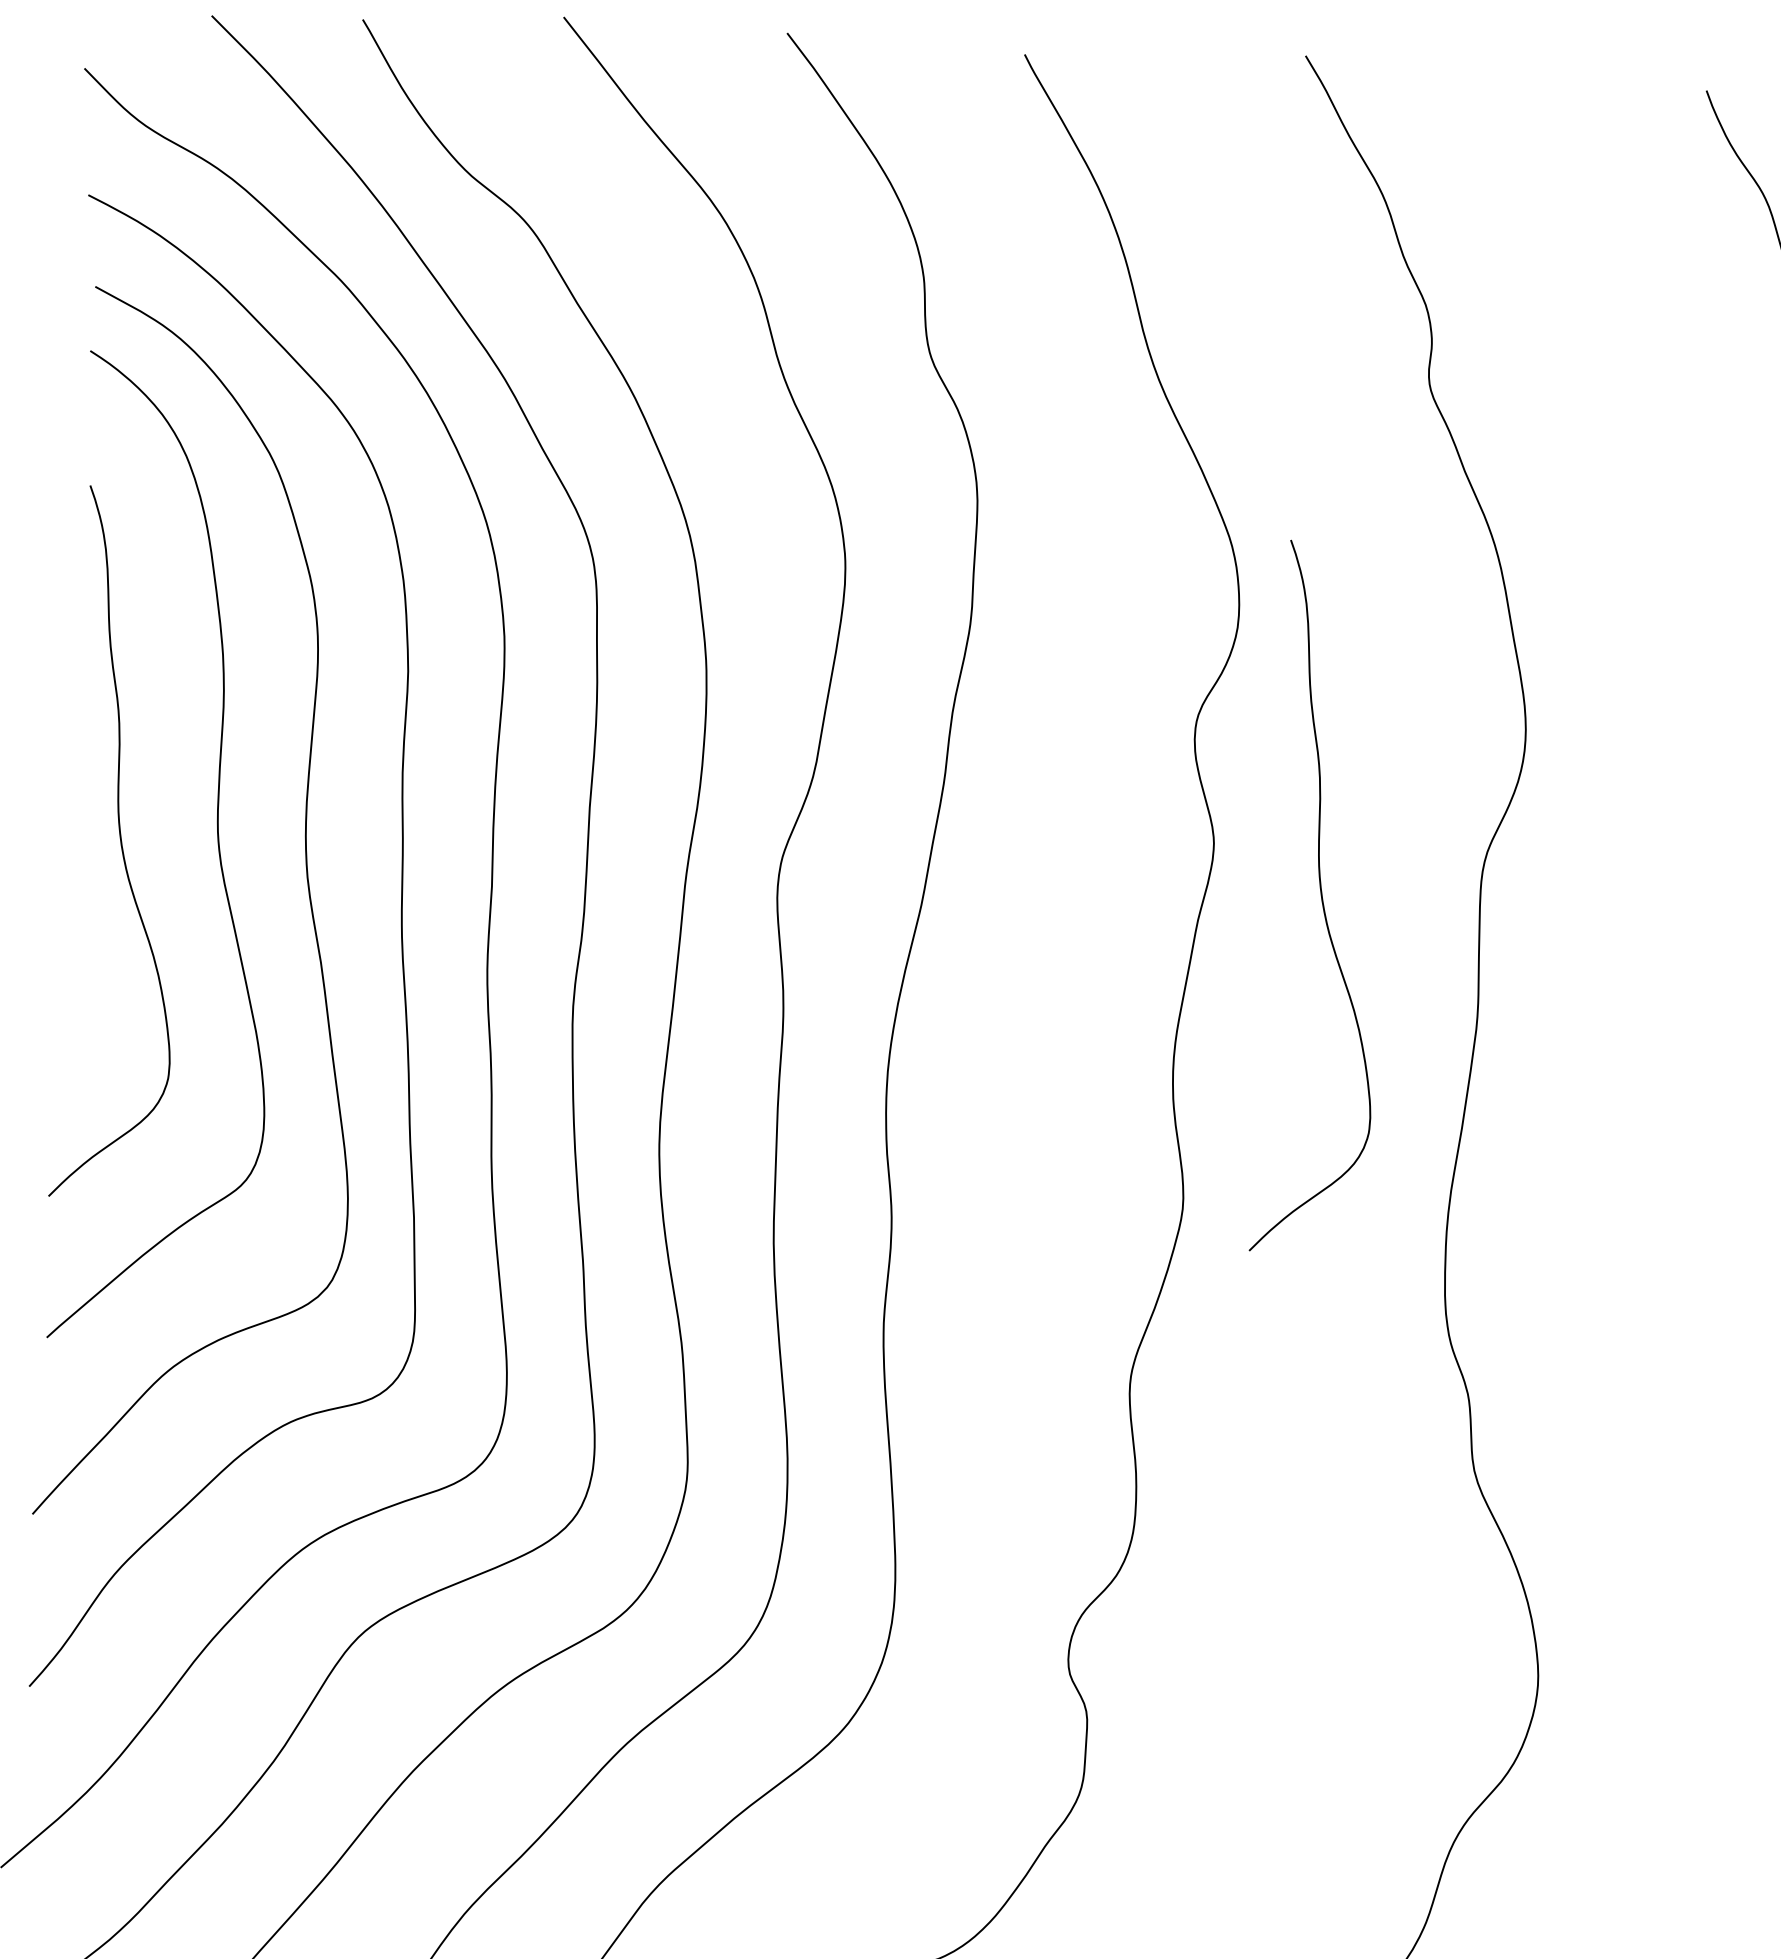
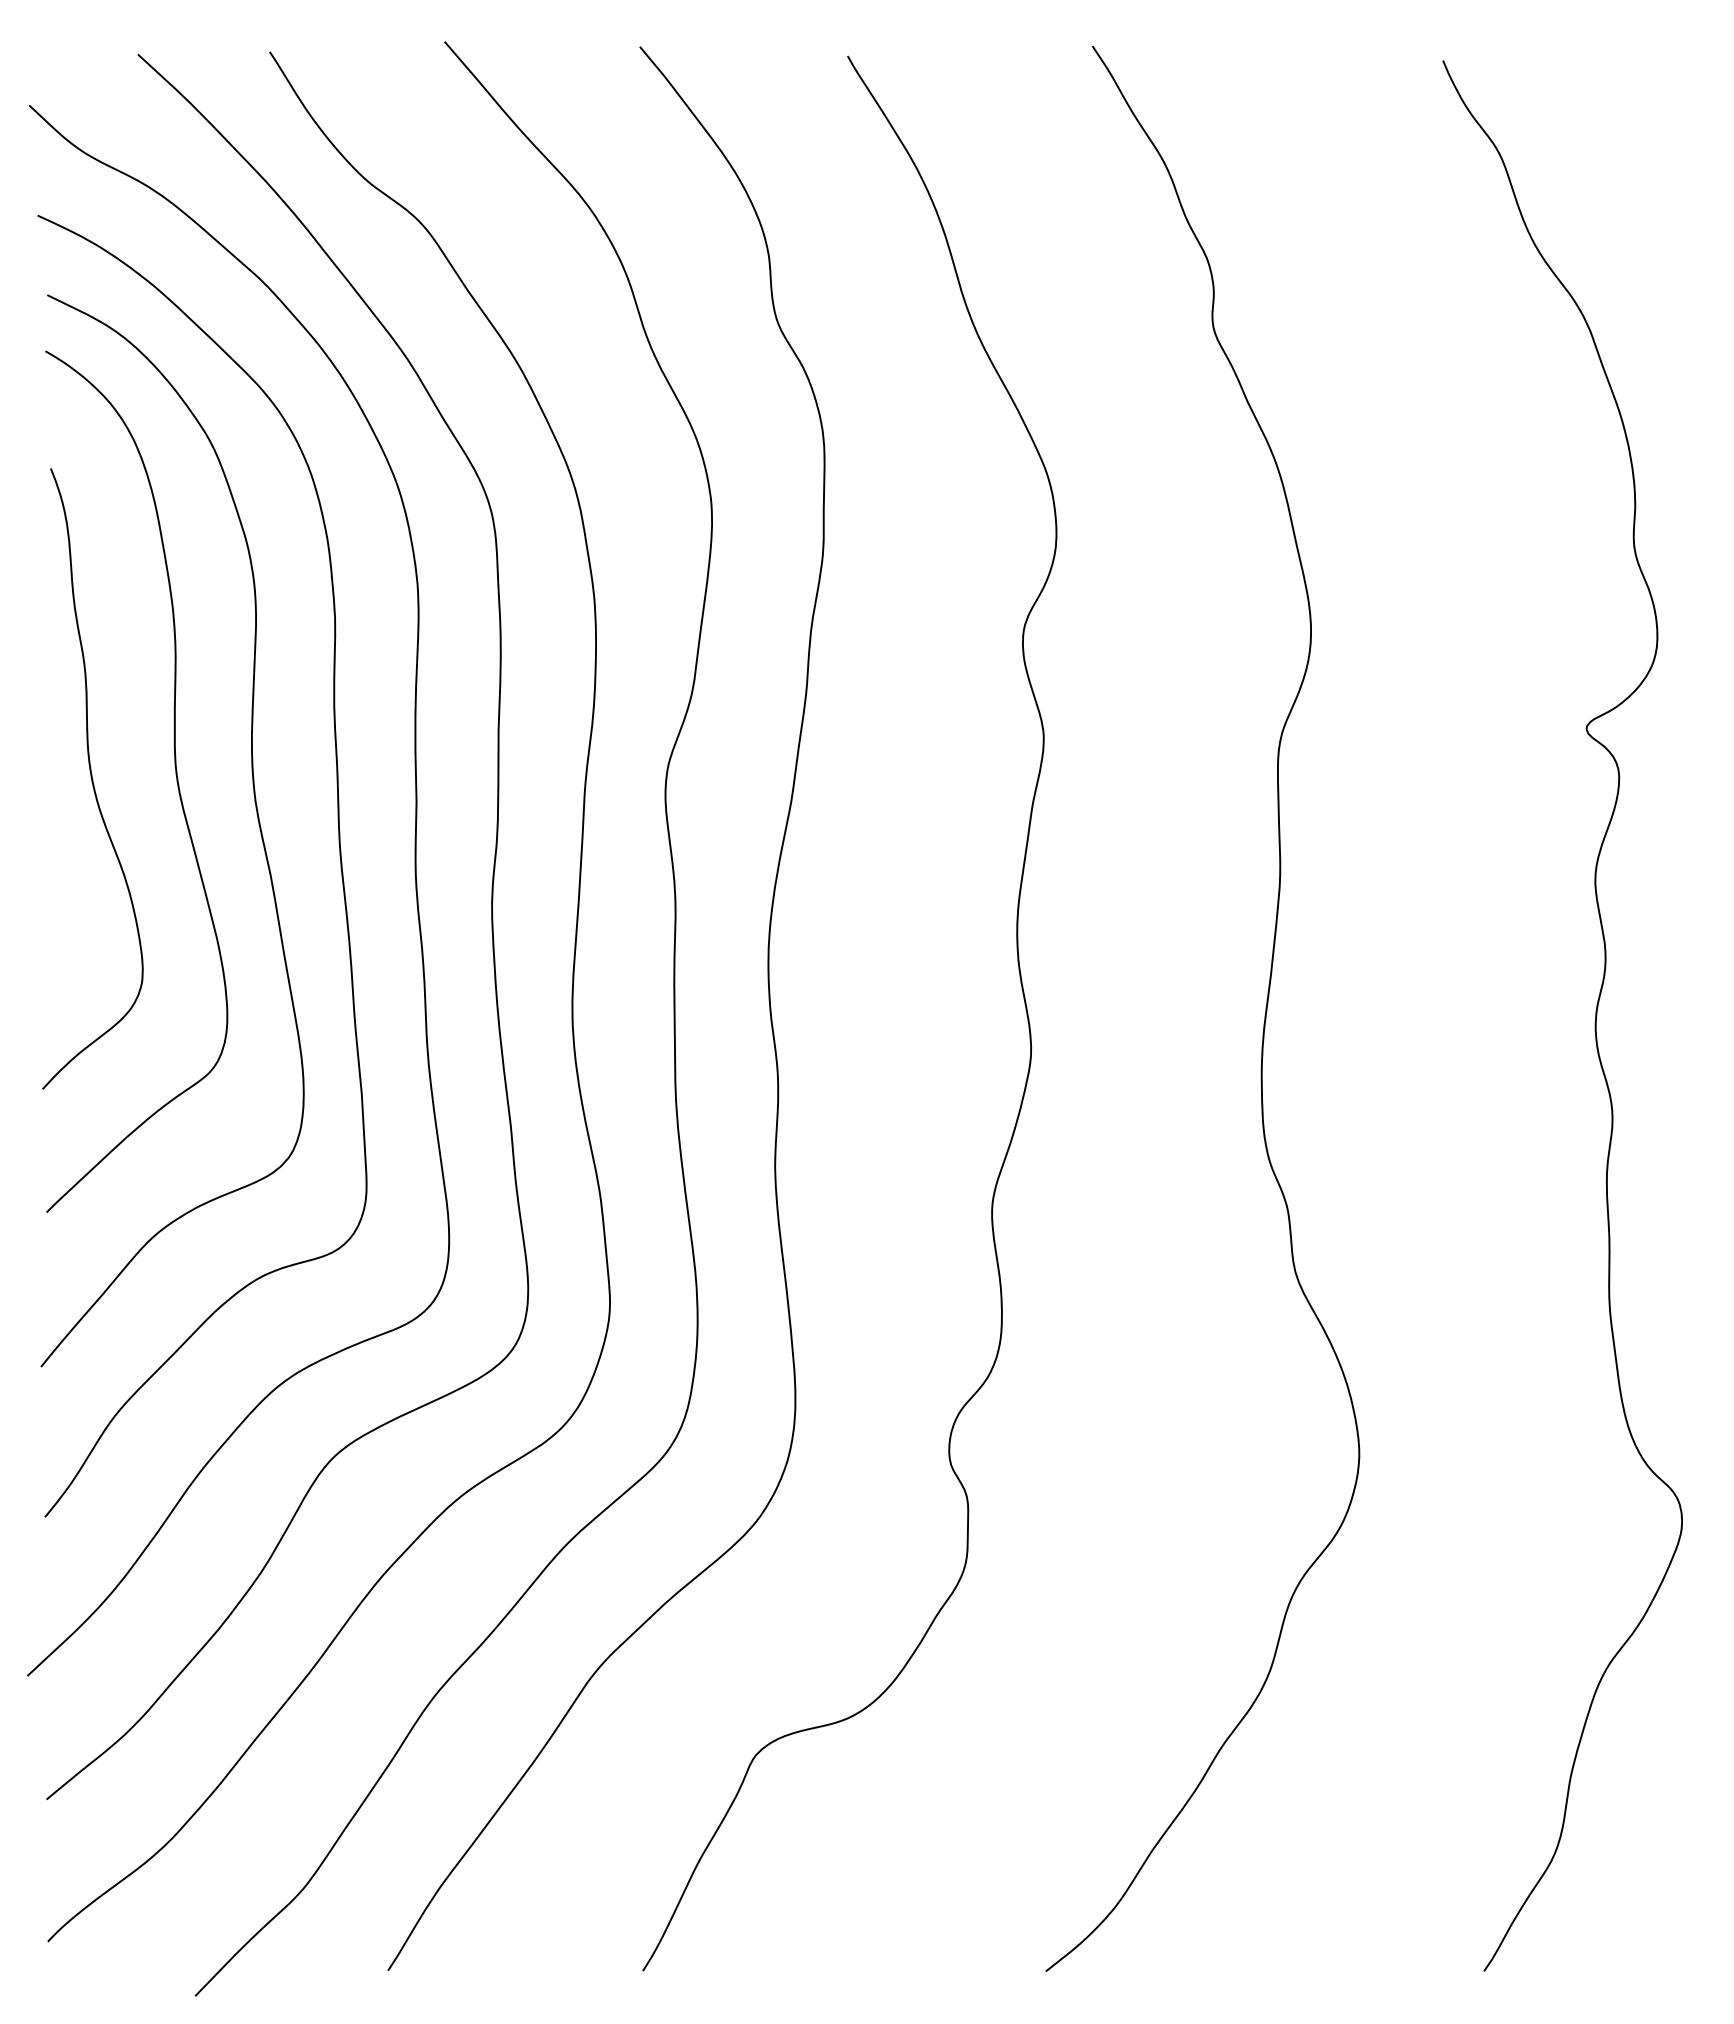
curve: (1322, 897) -> (1140, 778), removed

